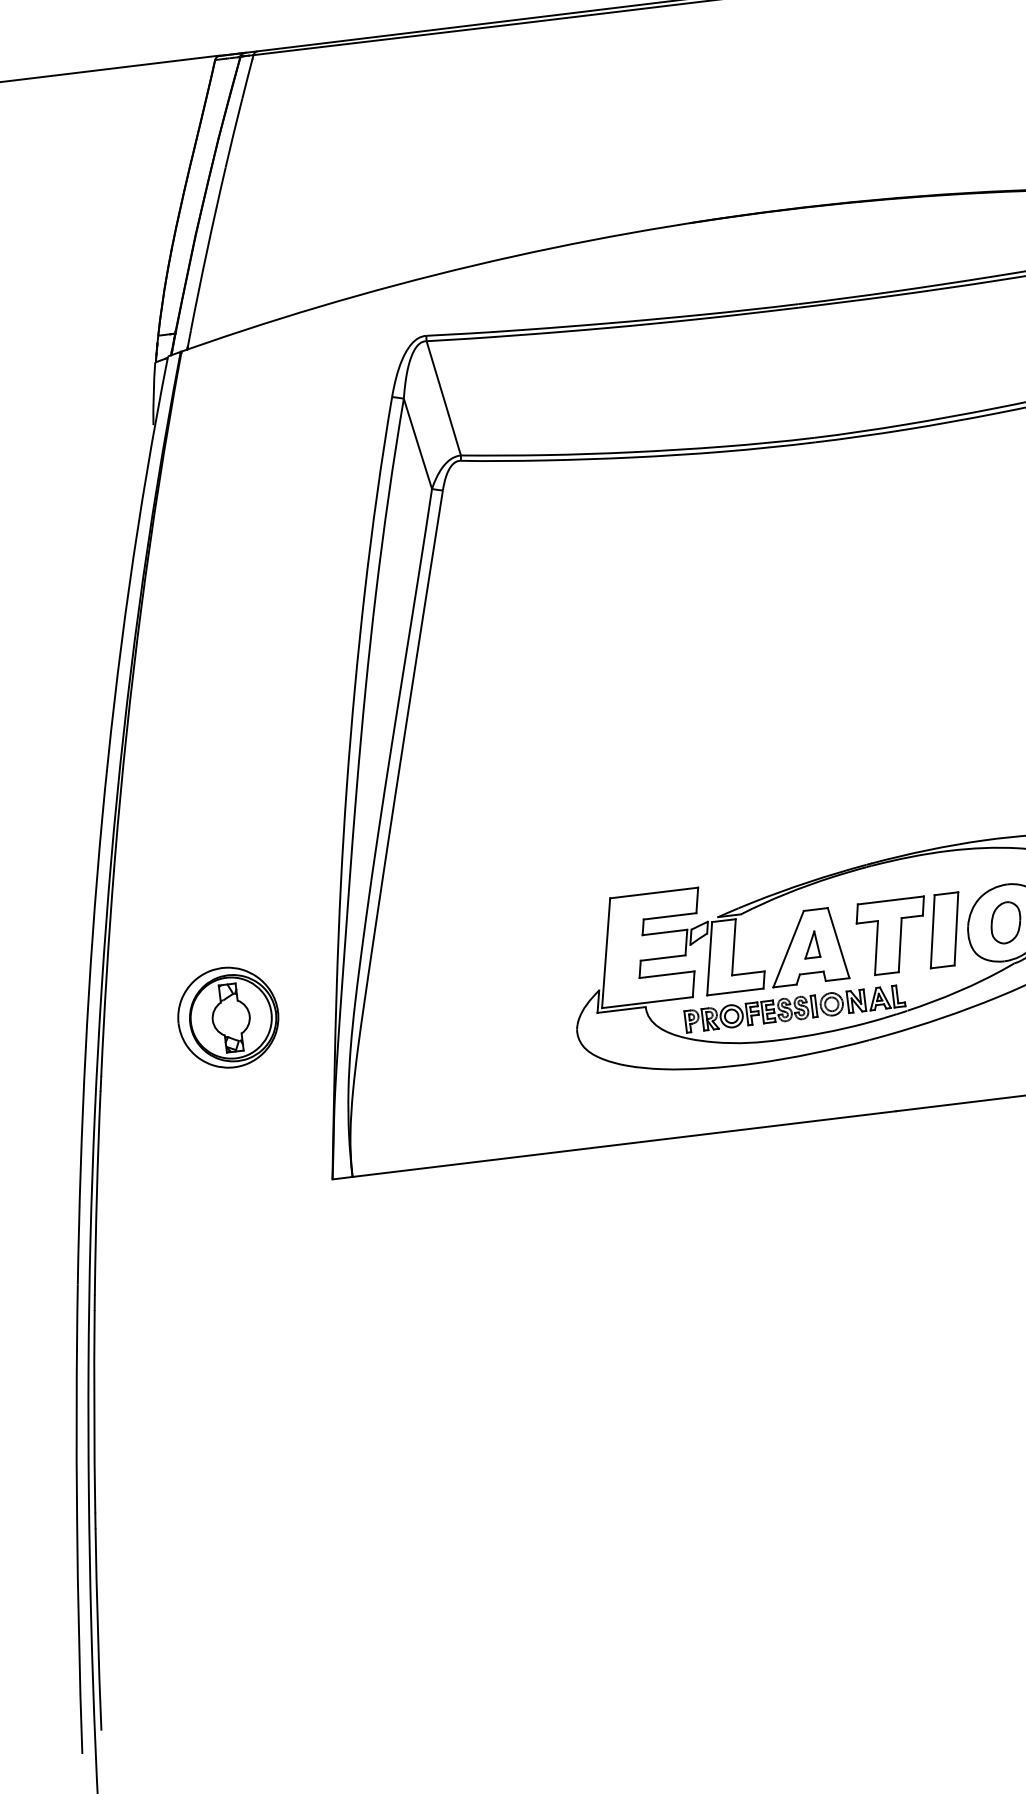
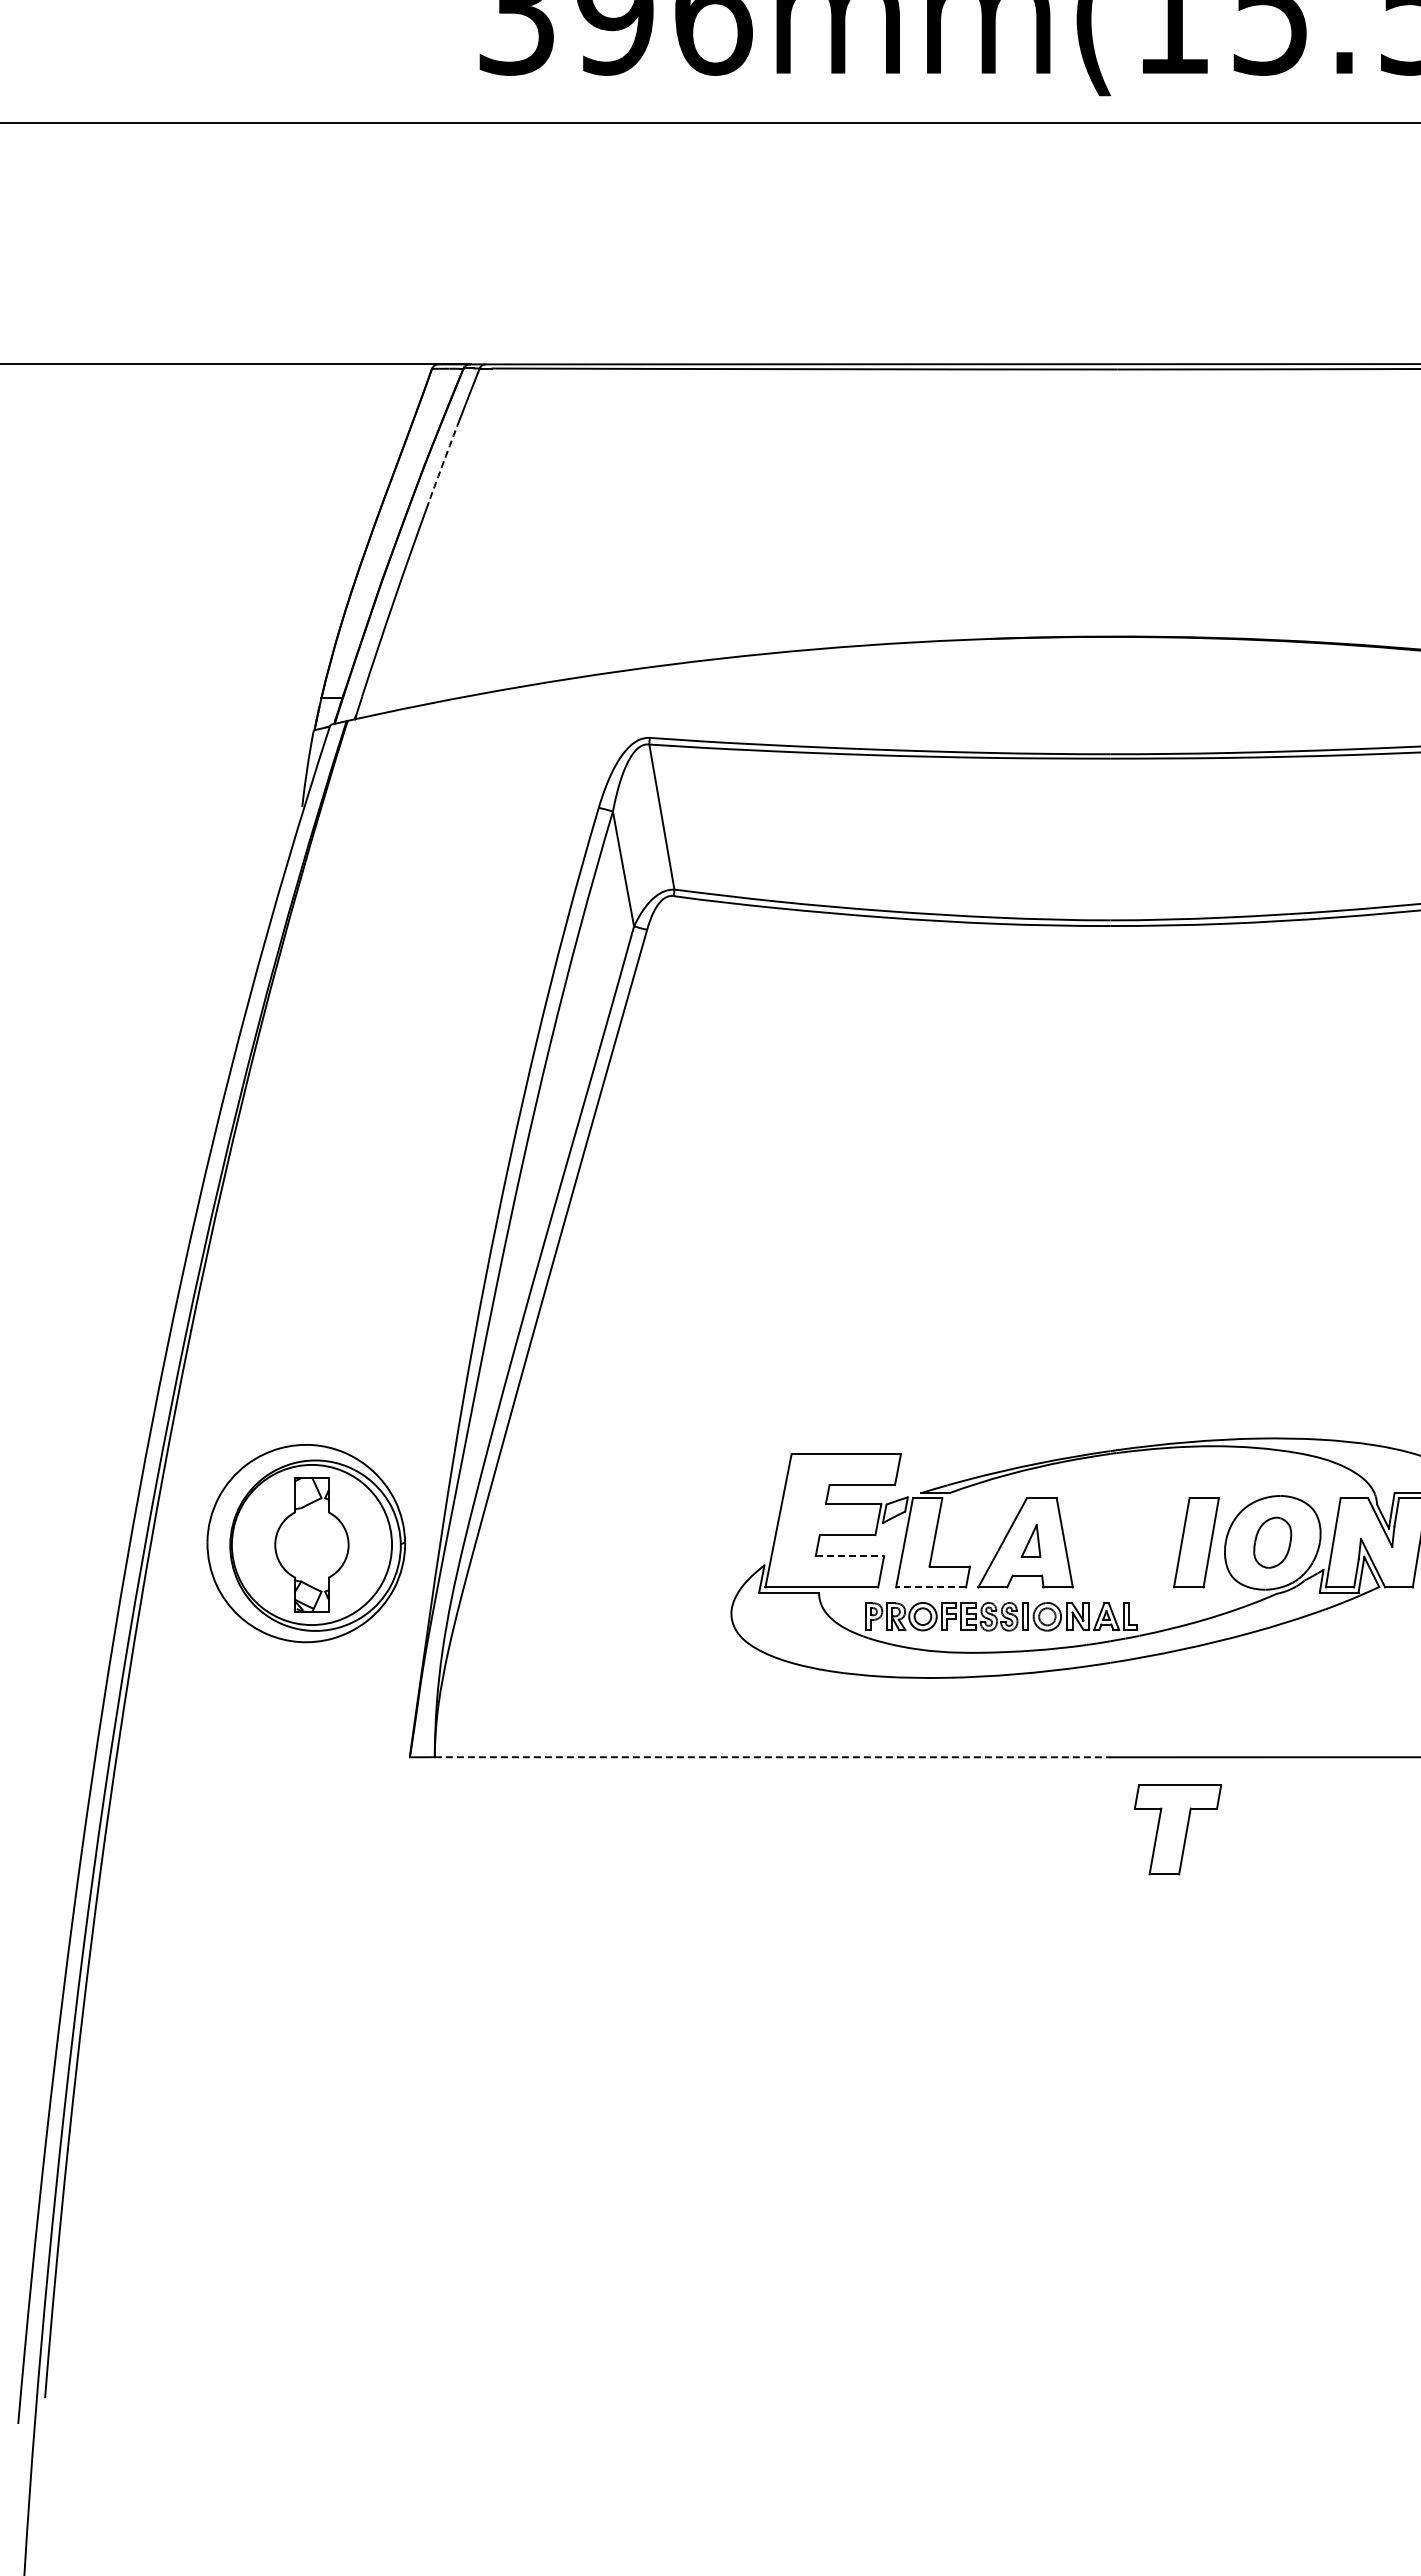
arc: (234, 133) -> (444, 461), solid -> dashed
part: (893, 936) -> (1178, 1829), moved
line: (667, 974) -> (850, 1556), solid -> dashed
line: (735, 992) -> (931, 1587), solid -> dashed
part: (227, 1017) -> (305, 1543), size x1.6
line: (624, 1144) -> (772, 1757), solid -> dashed

